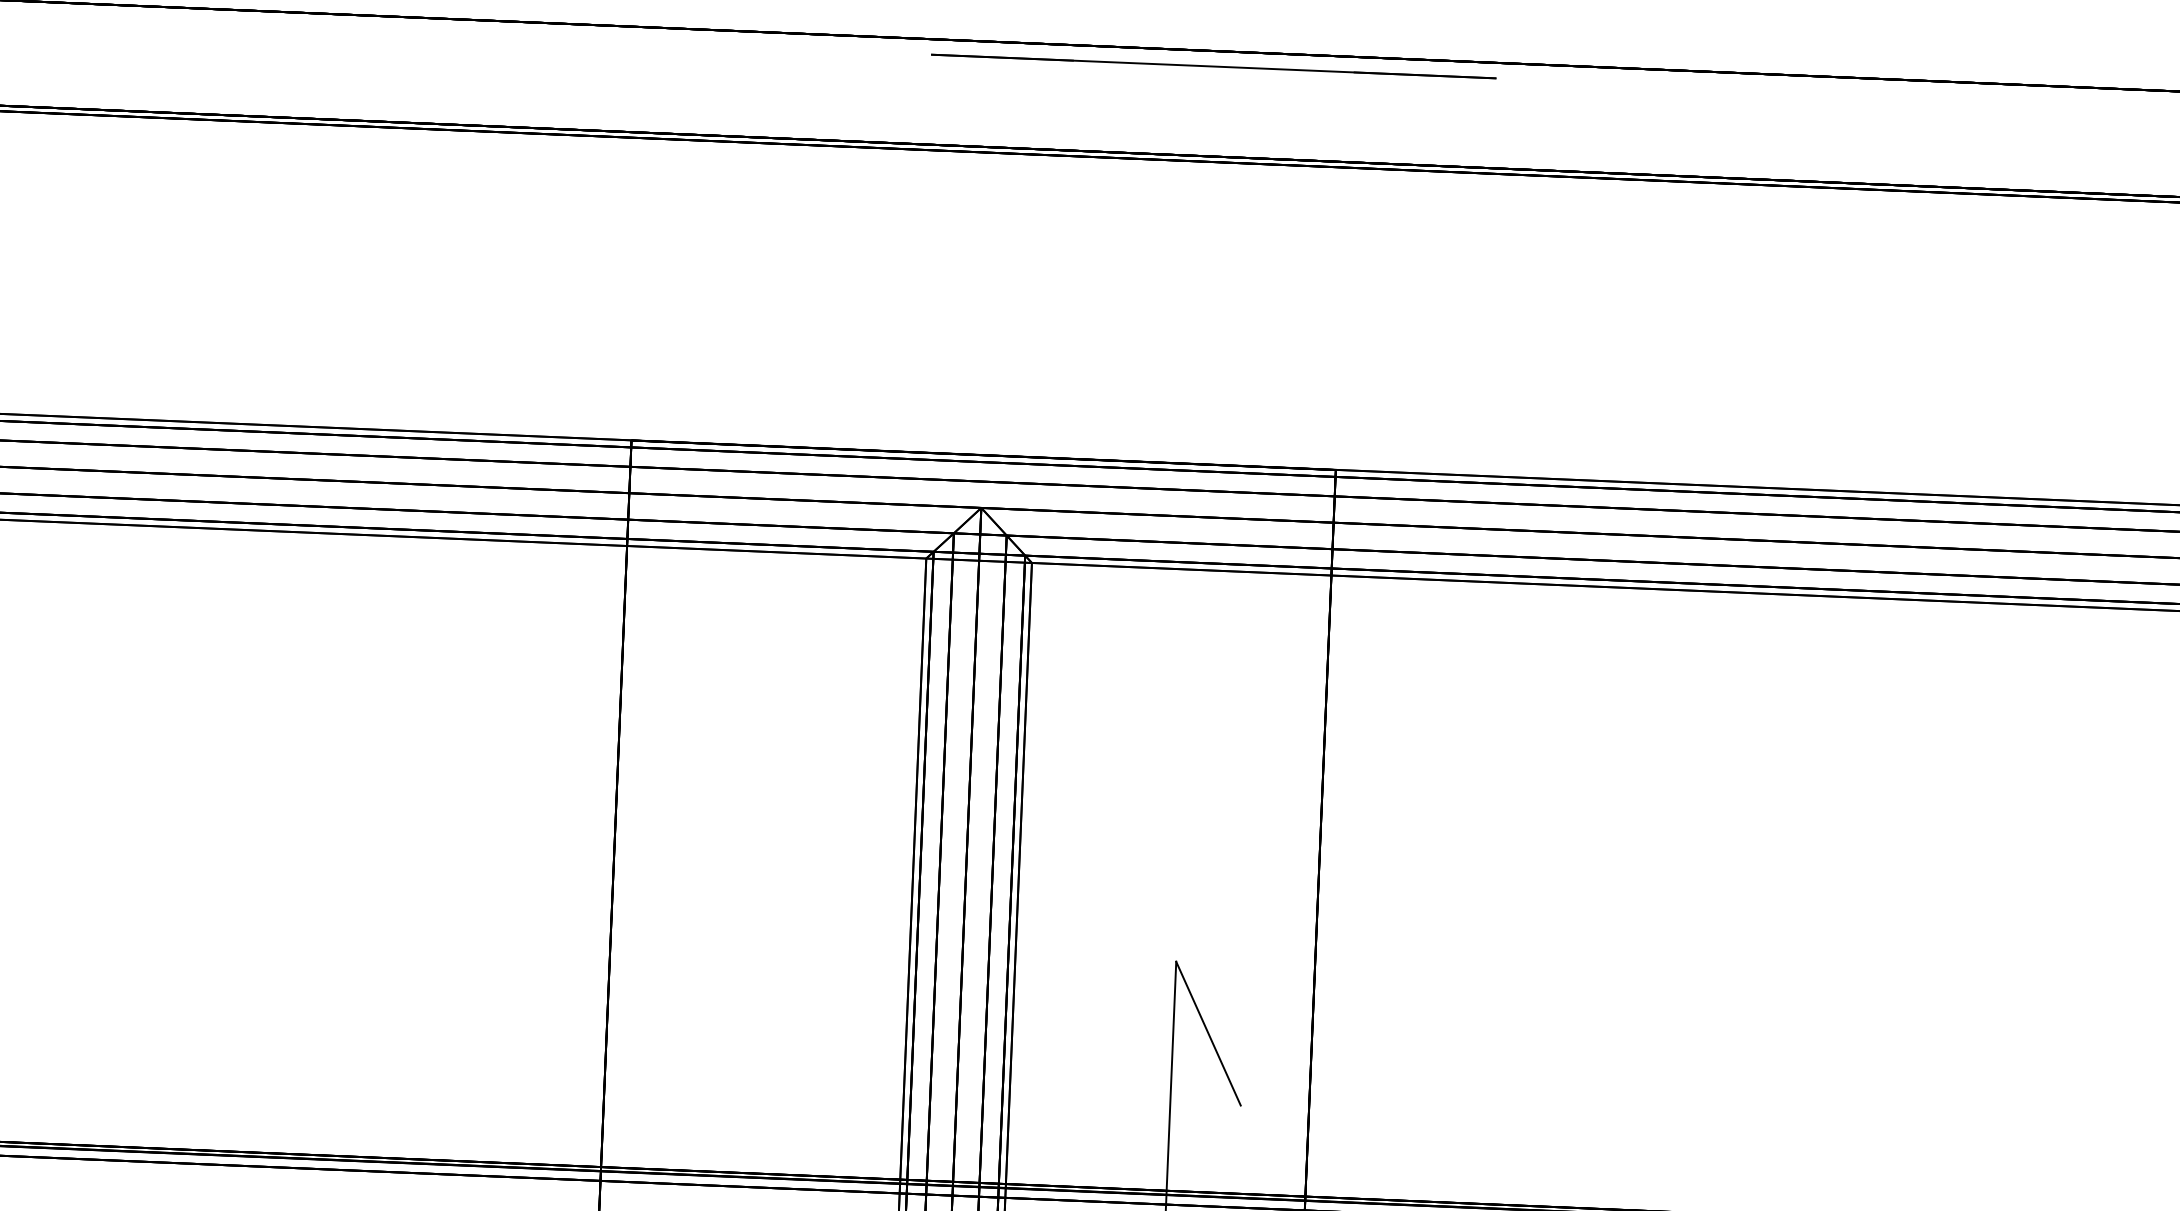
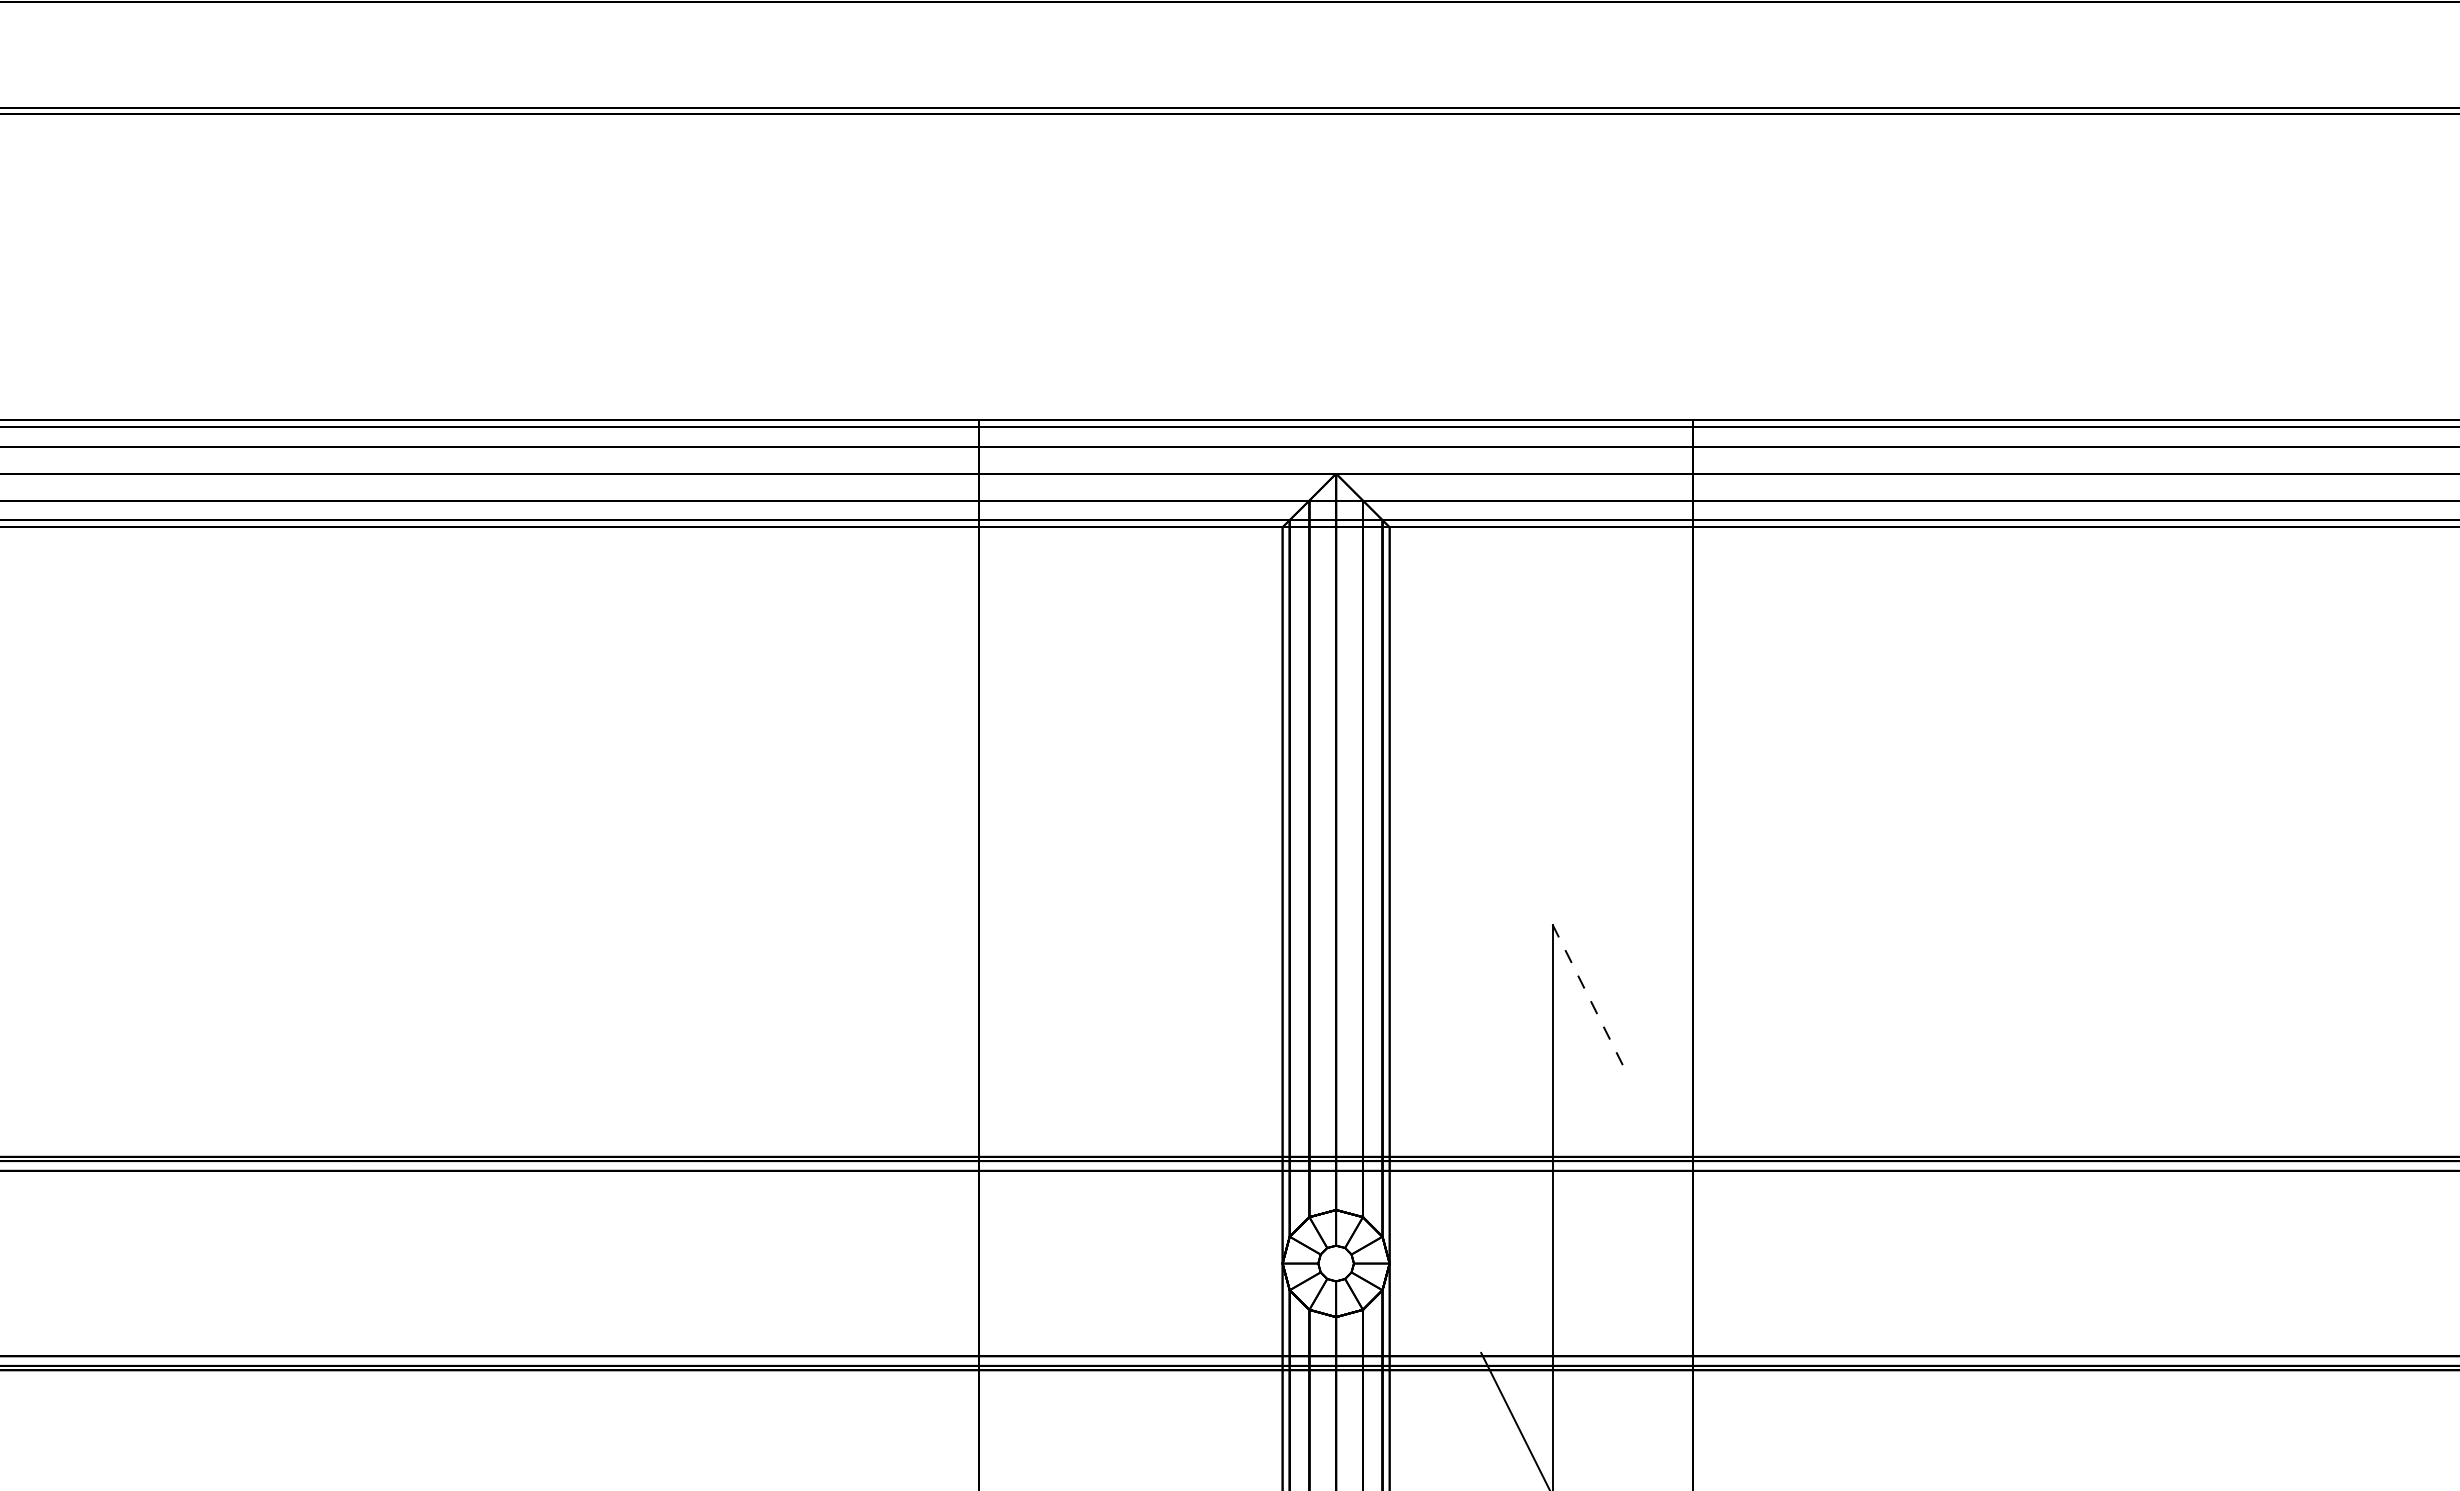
line: (1213, 65) -> (1552, 16), removed
line: (1208, 1034) -> (1588, 996), solid -> dashed

